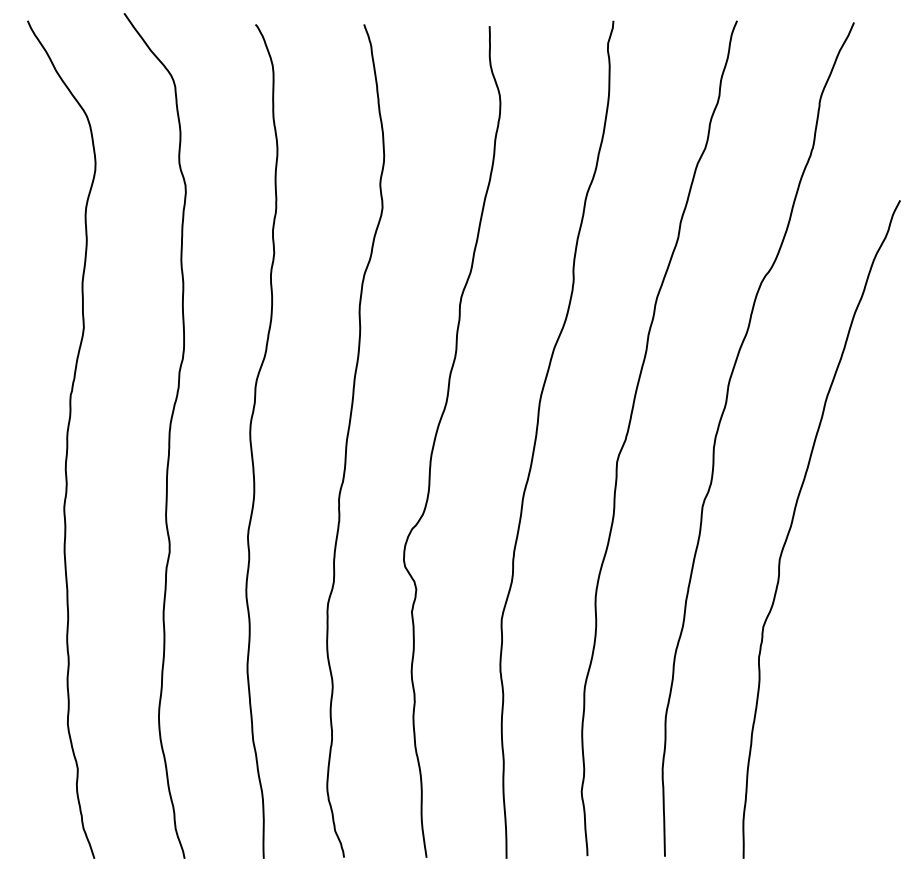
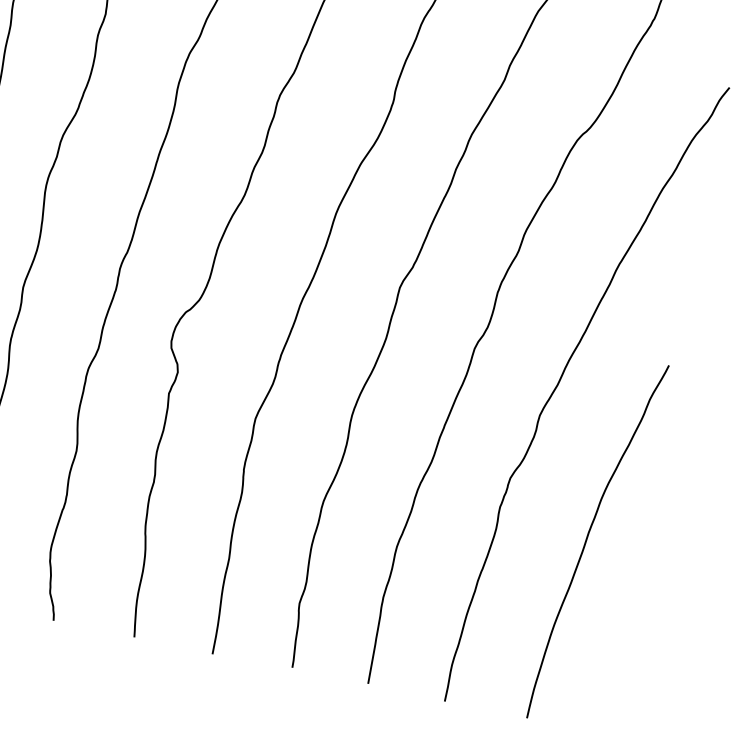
curve: (851, 671) -> (587, 539), added

